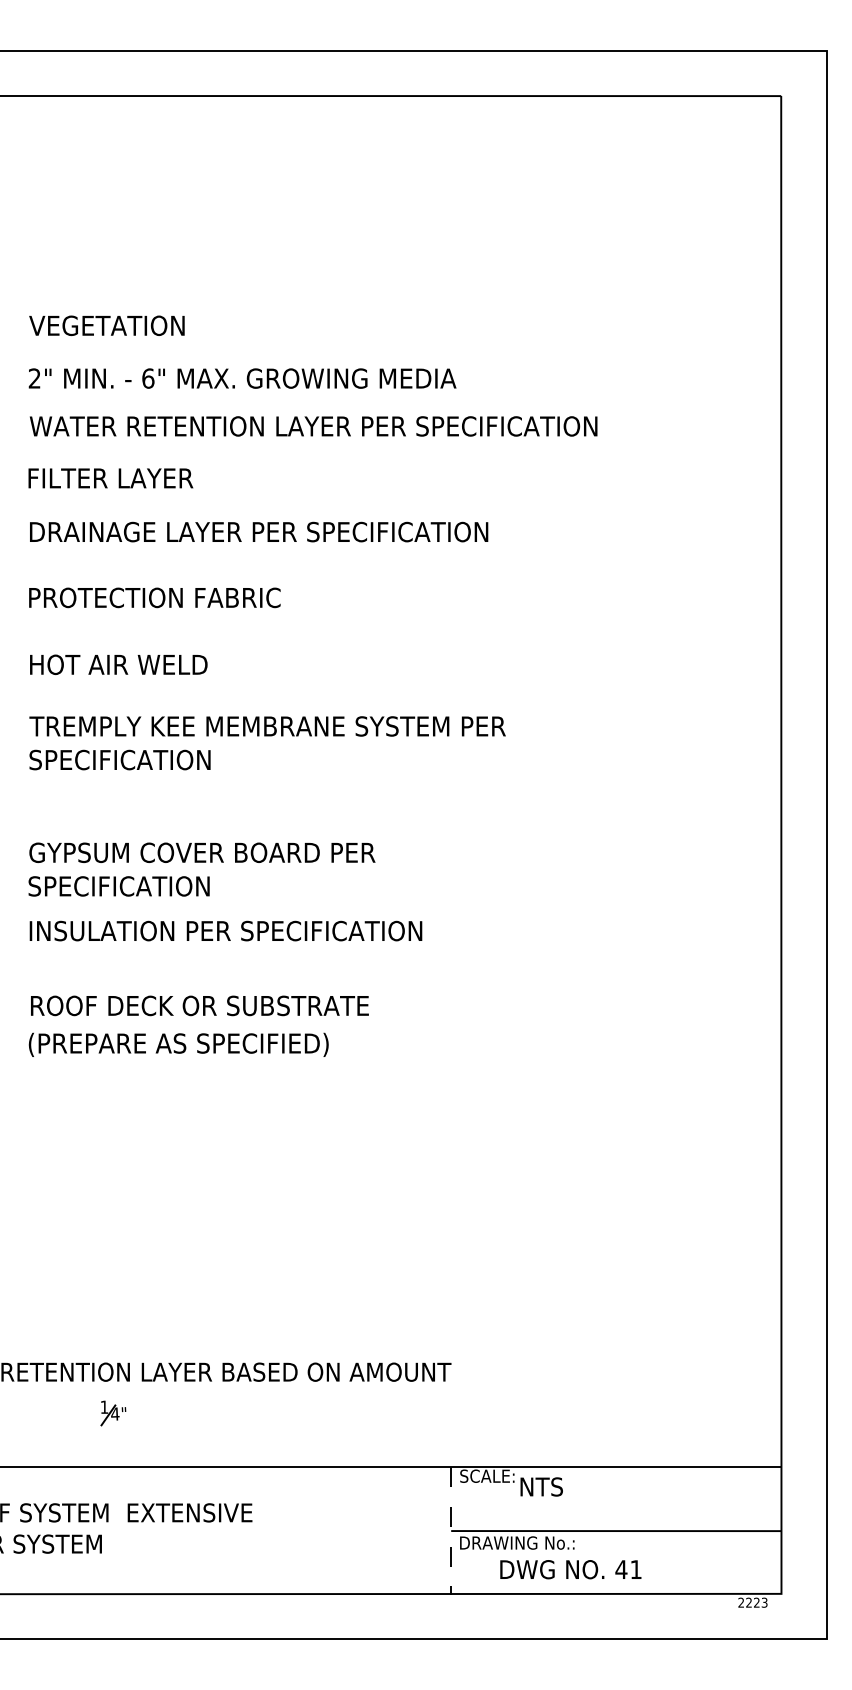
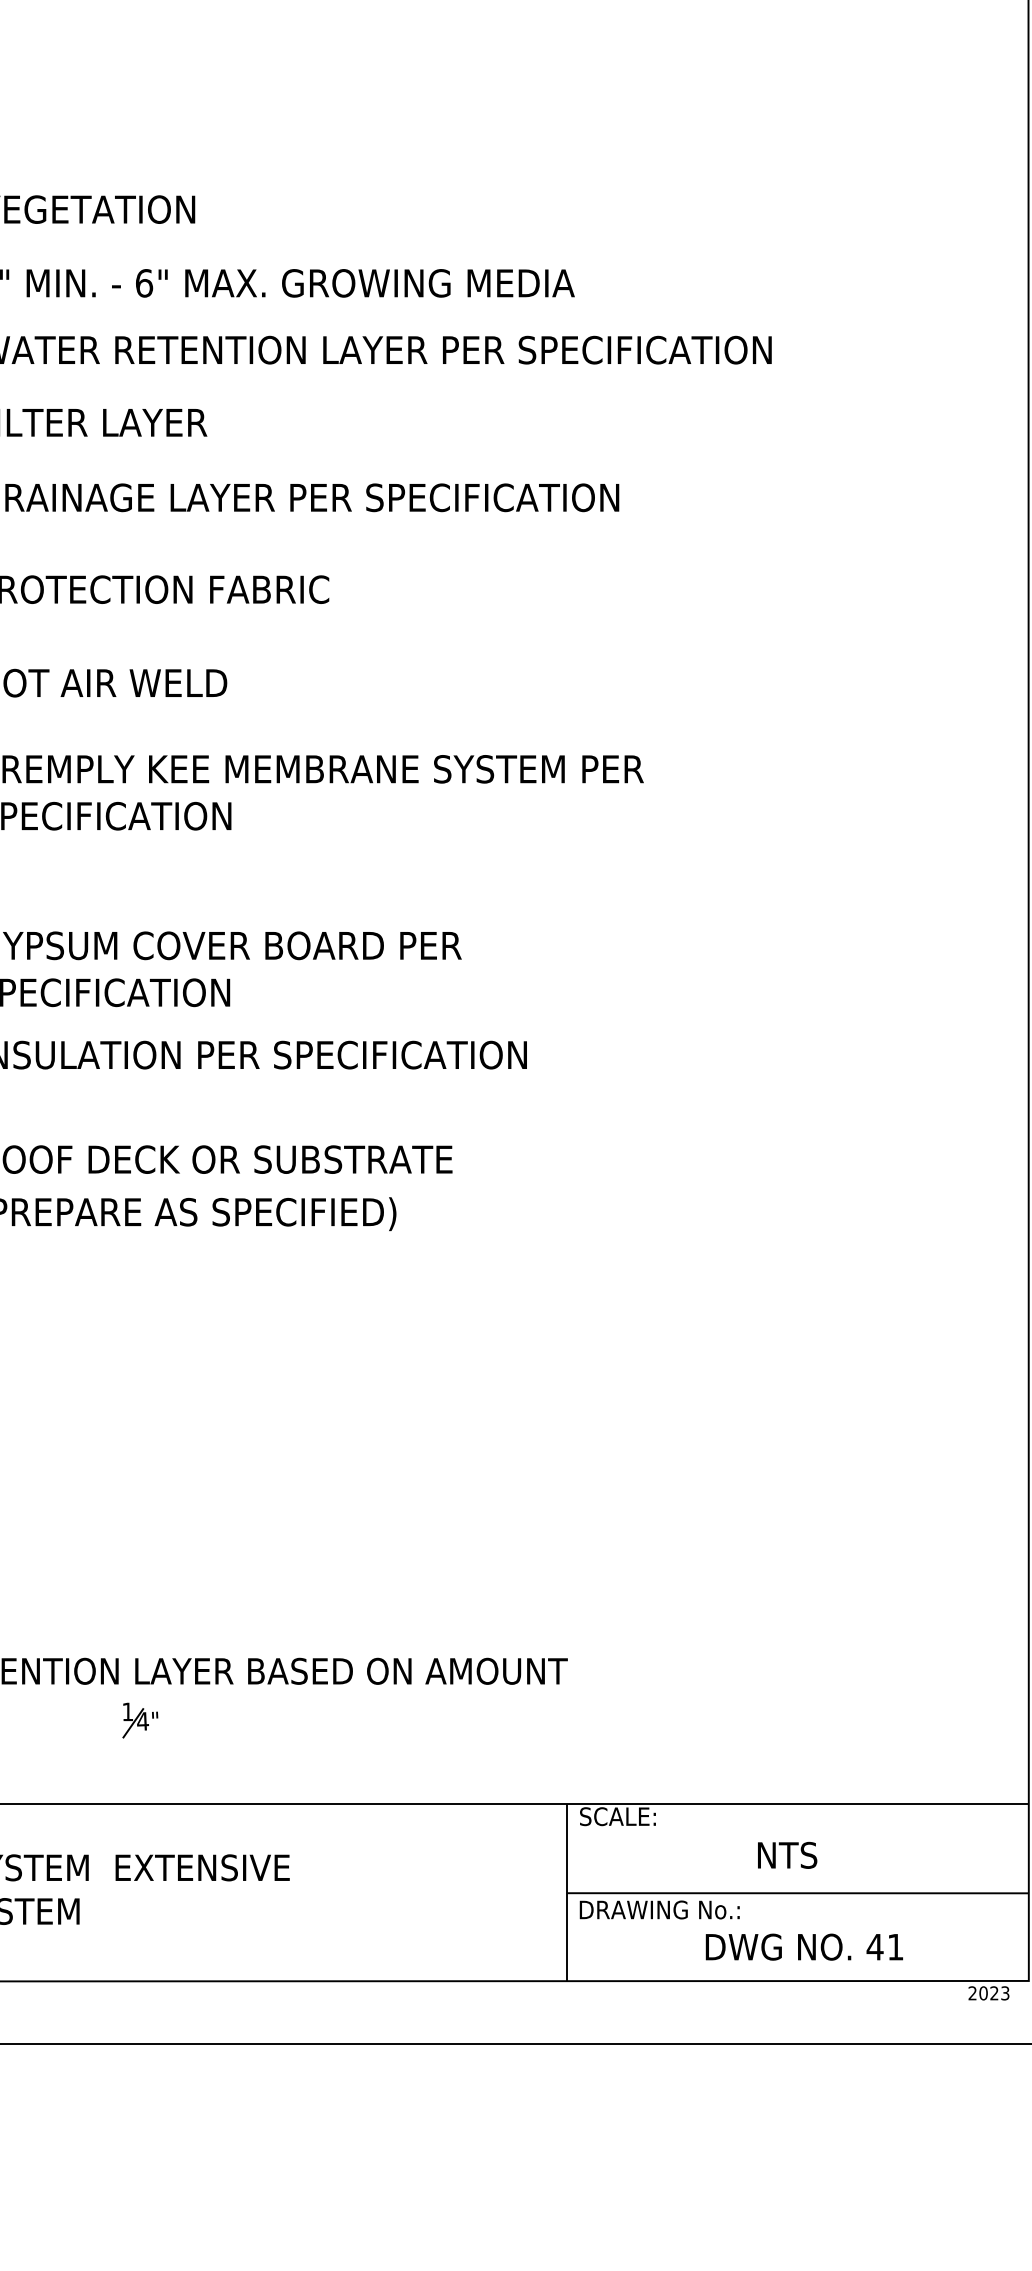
part: (113, 1413) -> (140, 1720), moved
text: (541, 1486) -> (787, 1854), moved
line: (451, 1530) -> (567, 1892), dashed -> solid
text: (570, 1569) -> (803, 1946), moved
text: (749, 1602) -> (984, 1993), 2223 -> 2023

